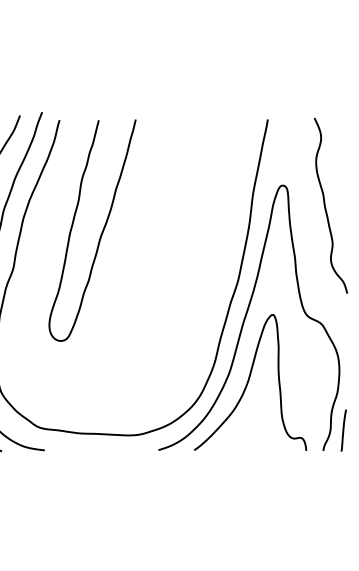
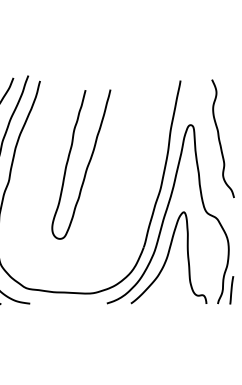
curve: (100, 233) -> (86, 166), moved

